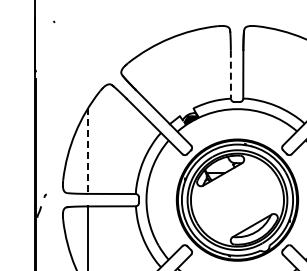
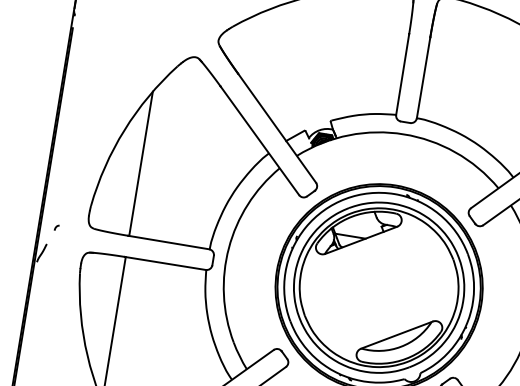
line: (230, 74) -> (402, 74), dashed -> solid
line: (88, 151) -> (141, 164), dashed -> solid

